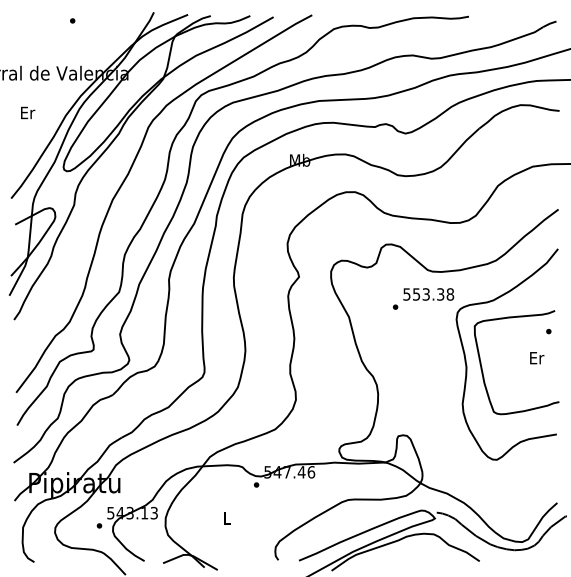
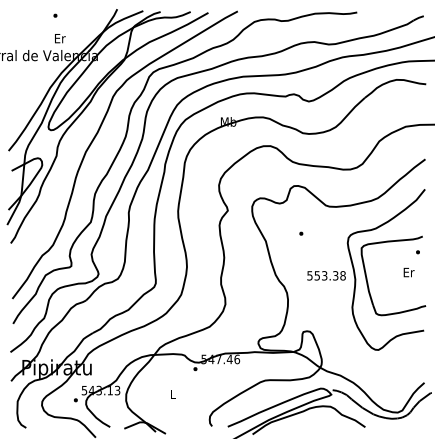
text: (28, 112) -> (60, 38), moved
text: (428, 294) -> (326, 275), moved

